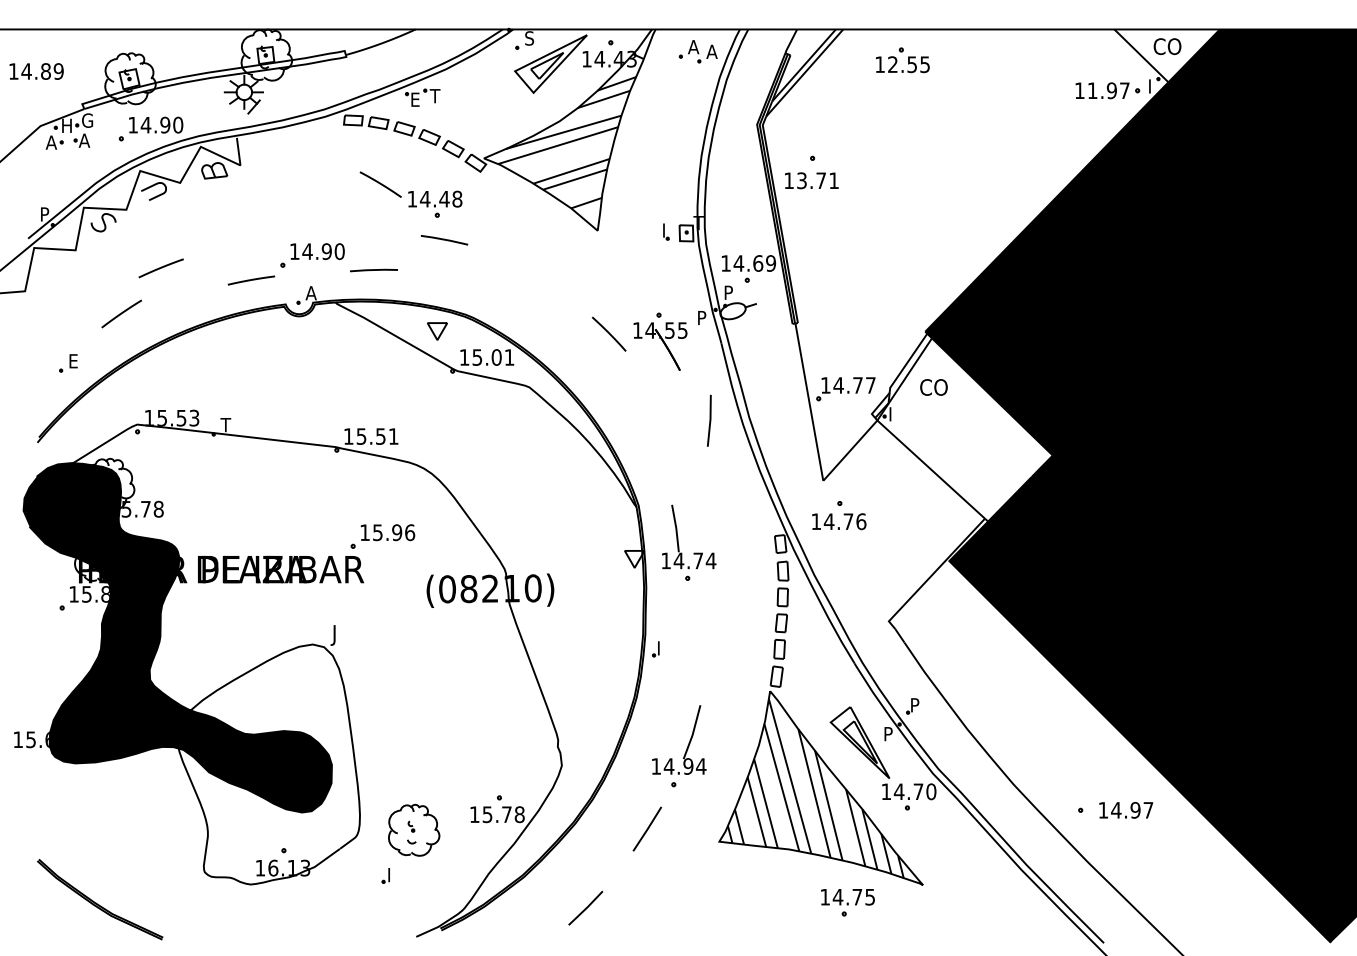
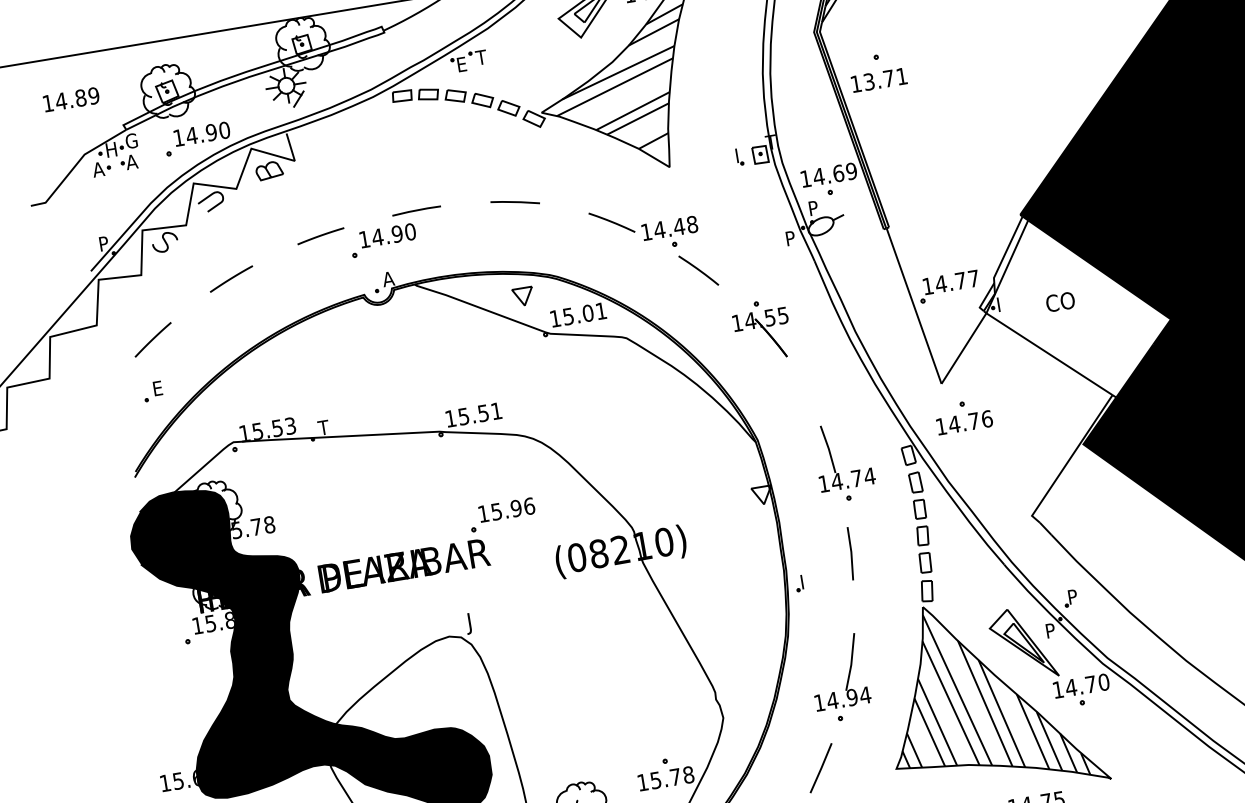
part: (410, 194) -> (643, 227), moved
line: (373, 270) -> (416, 211), moved
line: (251, 280) -> (320, 236), moved
line: (121, 313) -> (152, 339), moved
part: (660, 341) -> (762, 330), moved
text: (933, 387) -> (1060, 302), moved
line: (709, 420) -> (850, 553), moved
part: (679, 546) -> (835, 467), moved

